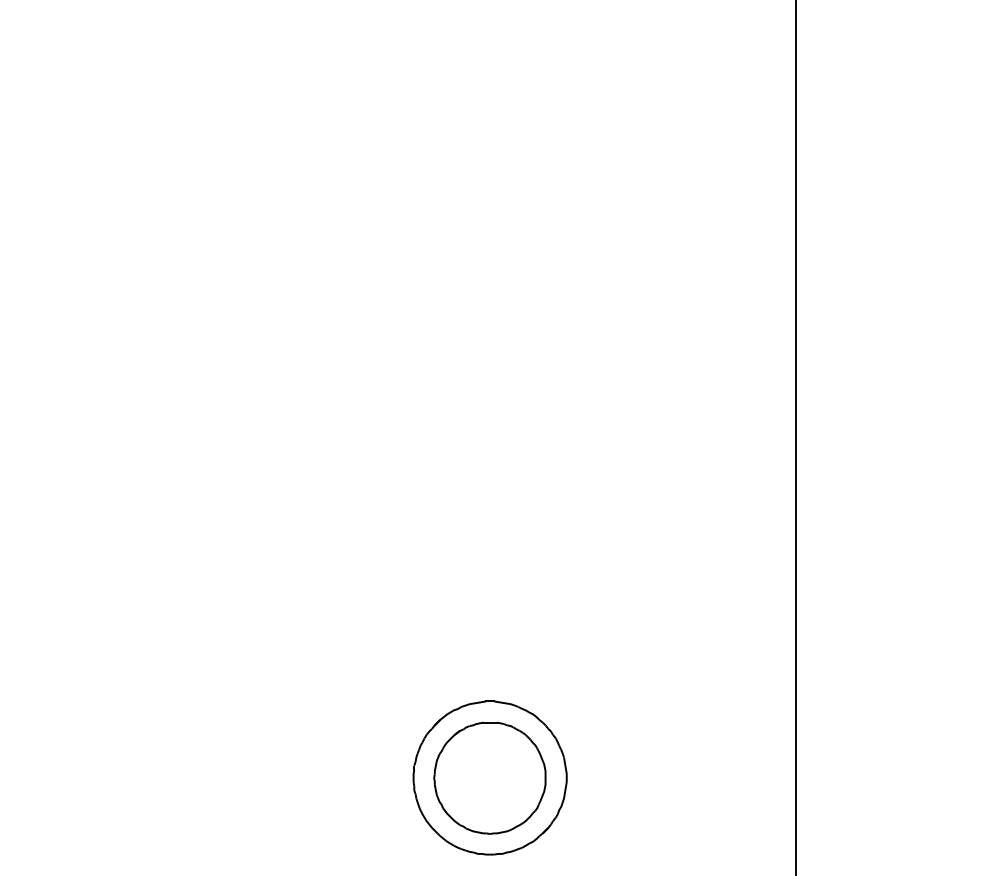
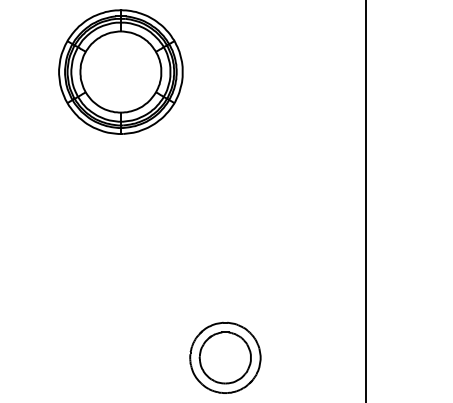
part: (262, 155) -> (120, 71), added

